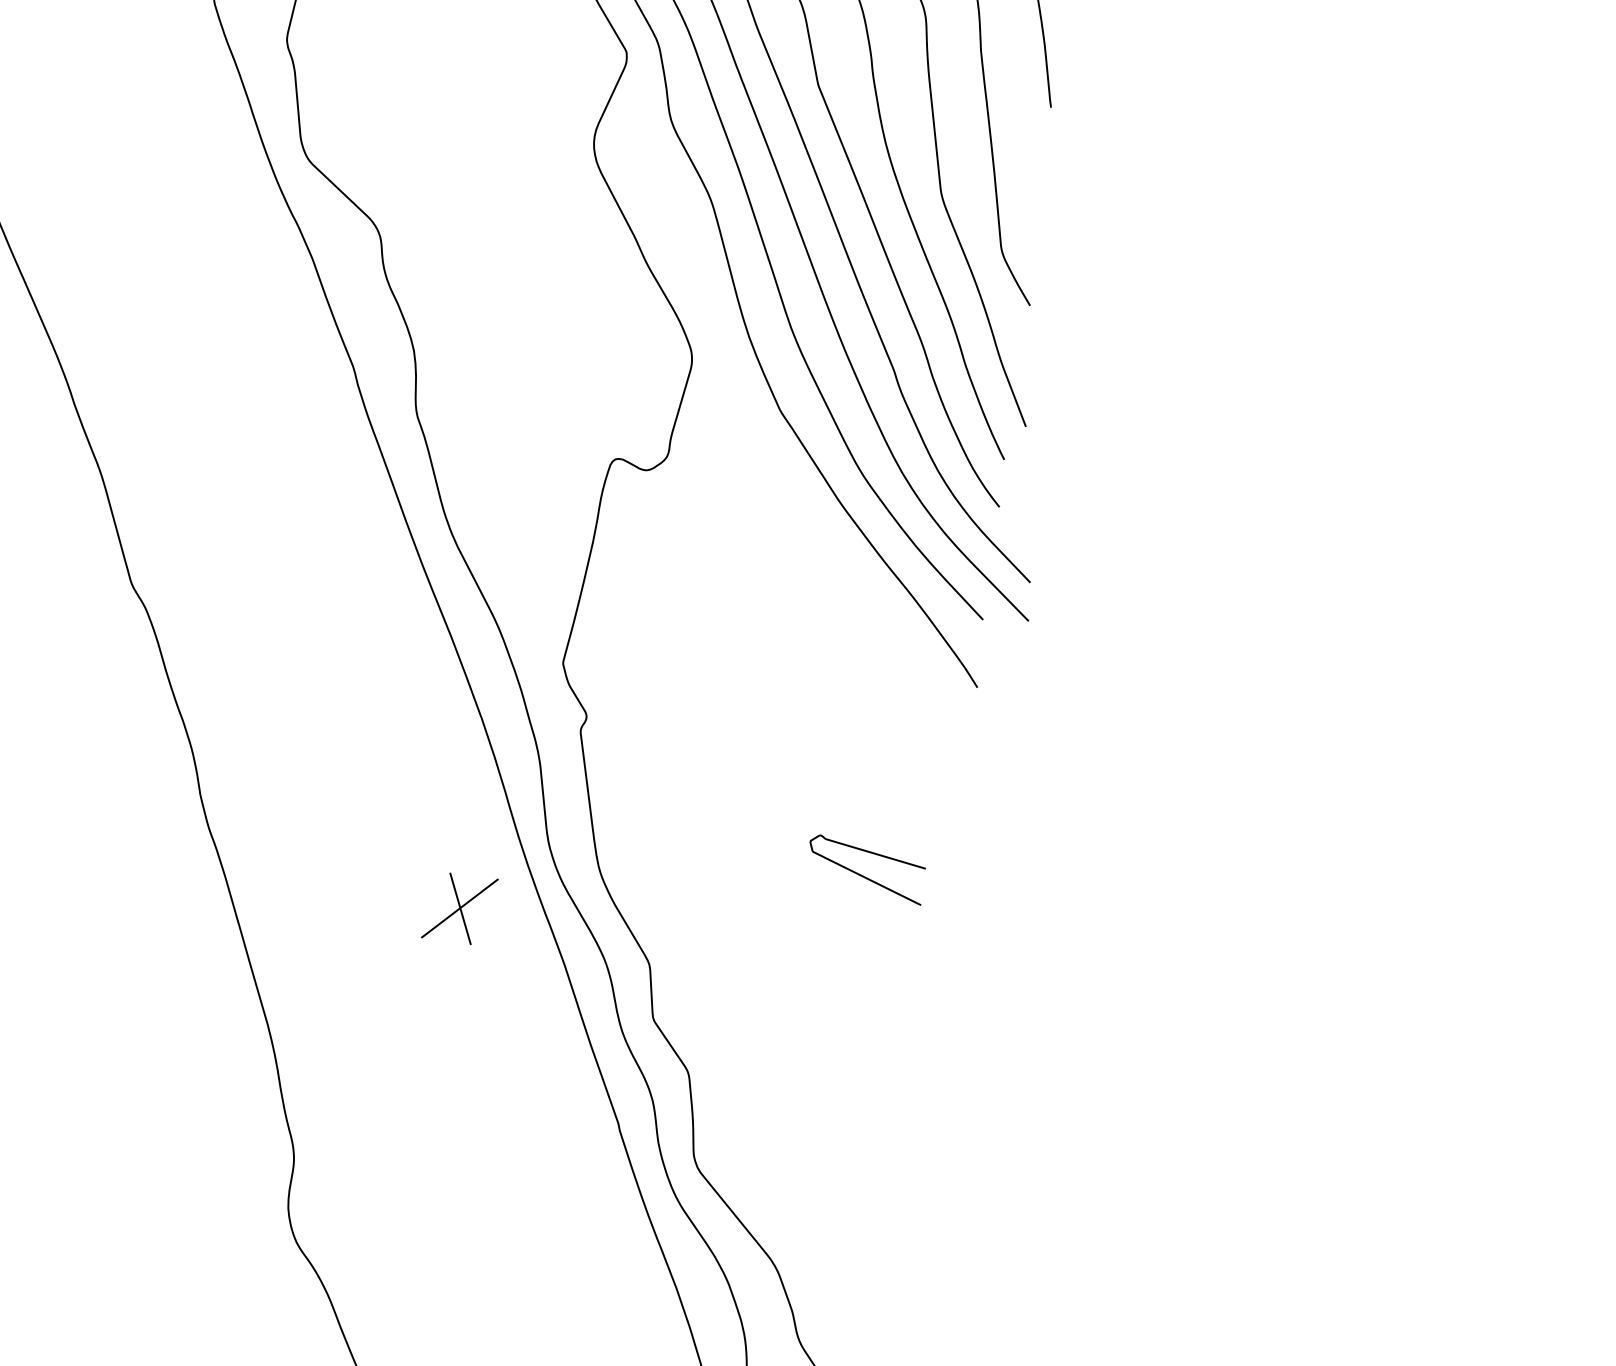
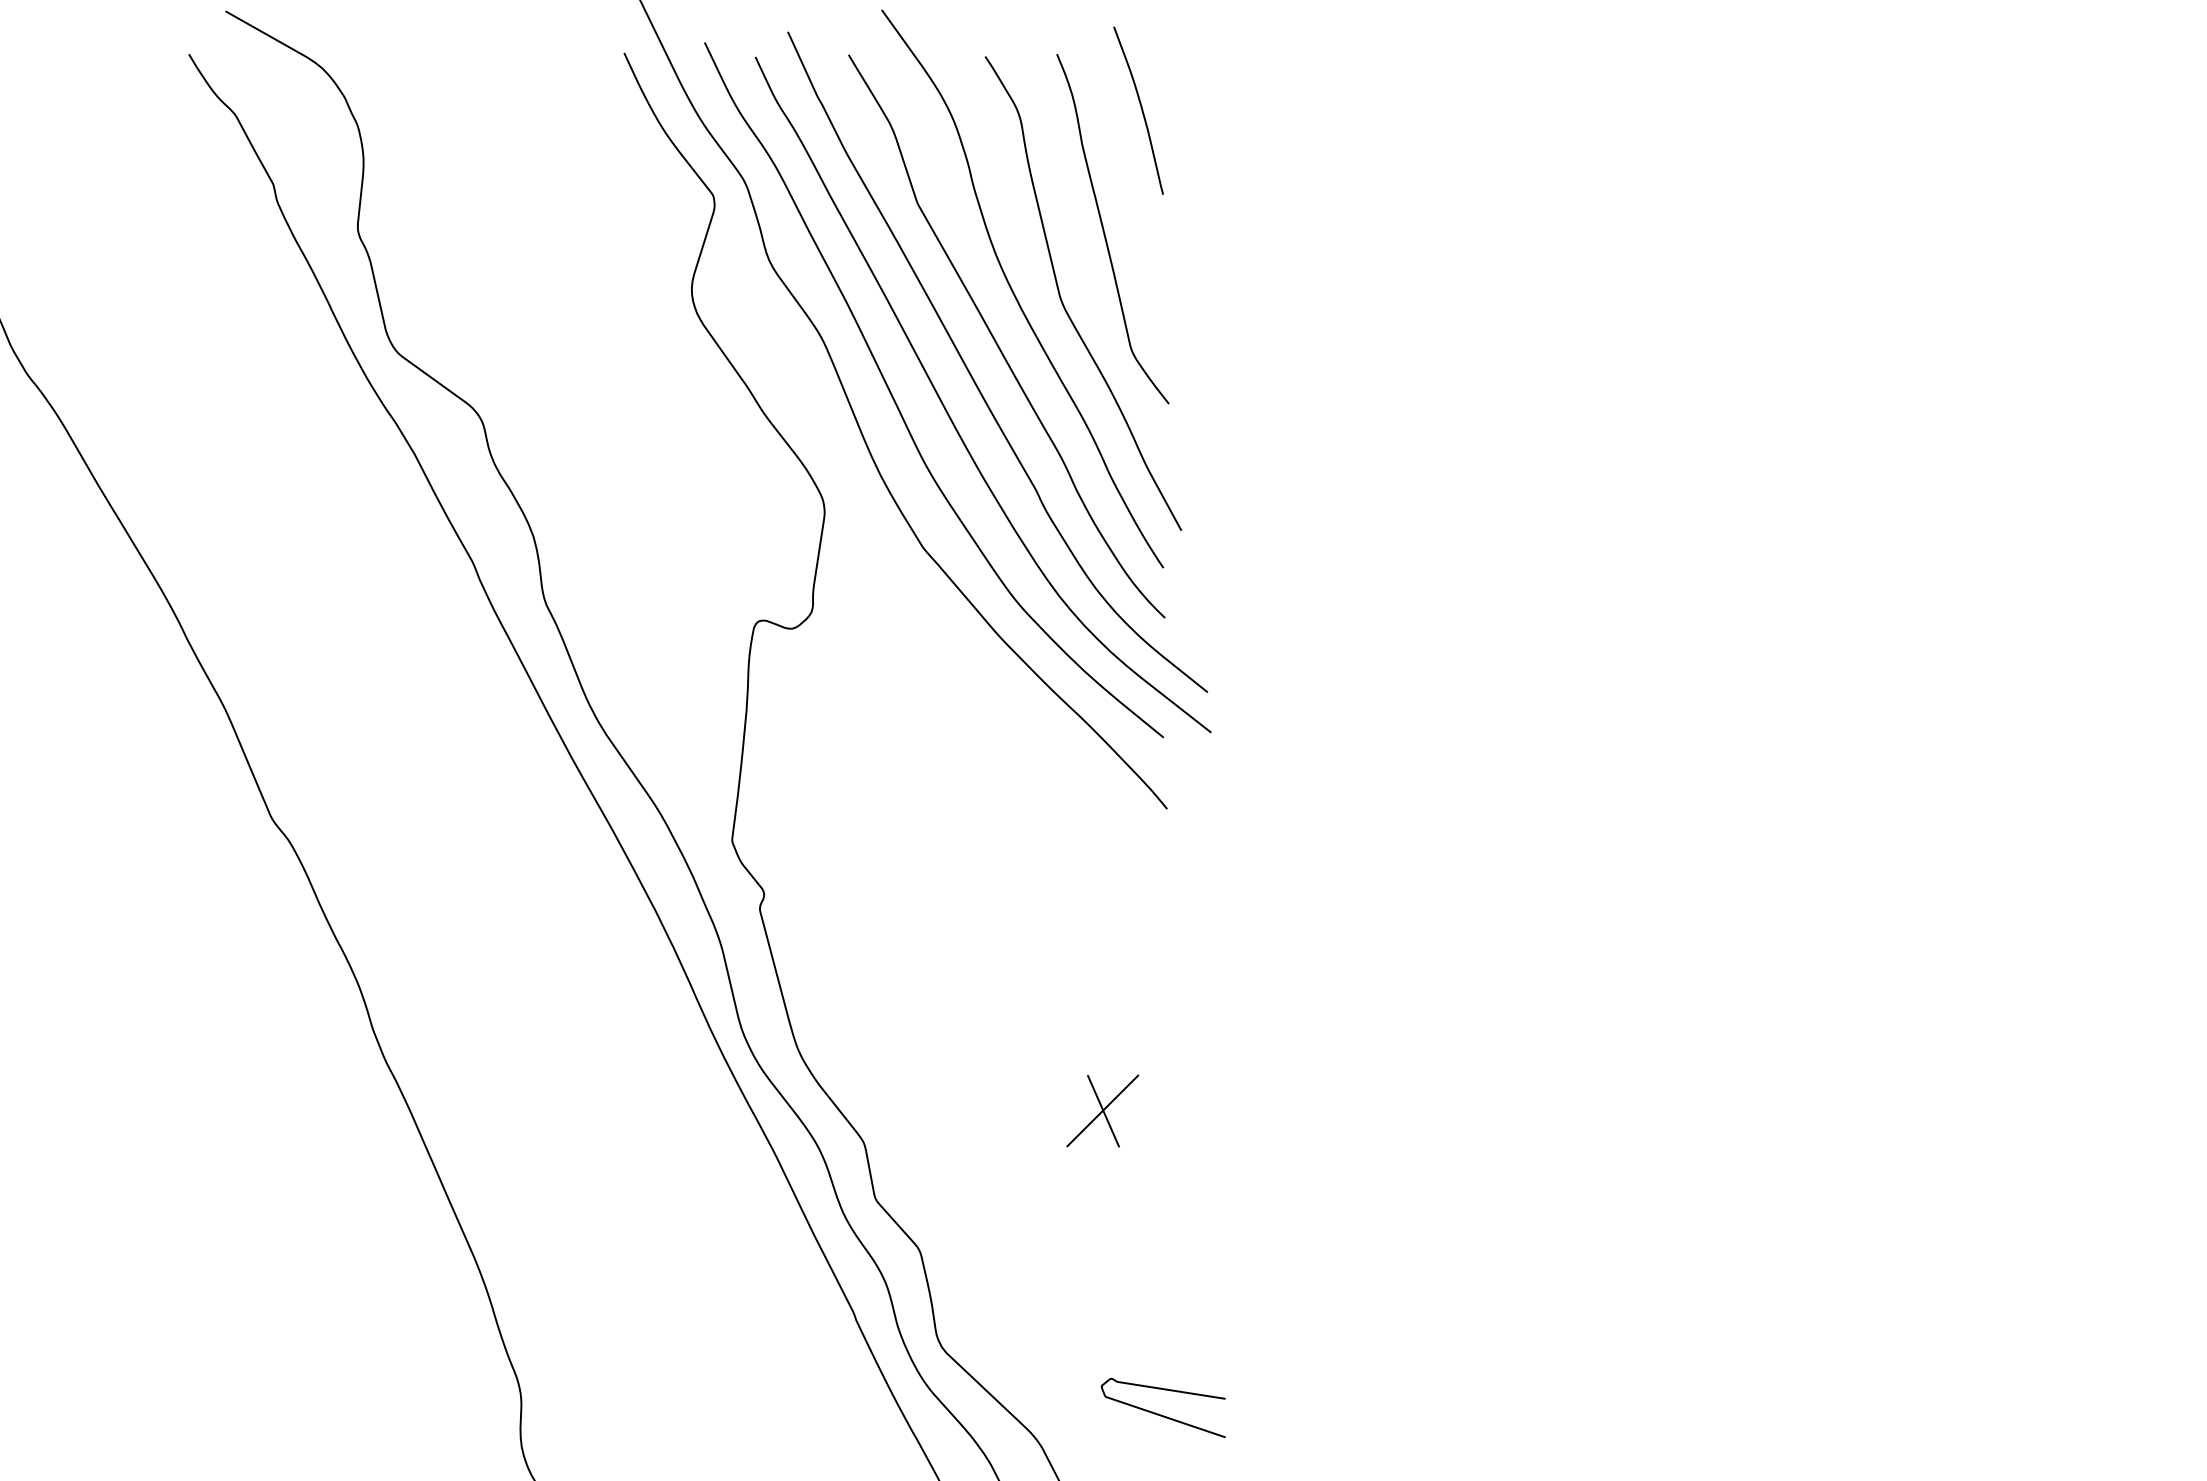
curve: (863, 875) -> (1161, 1414), moved
part: (459, 908) -> (1102, 1110), moved

